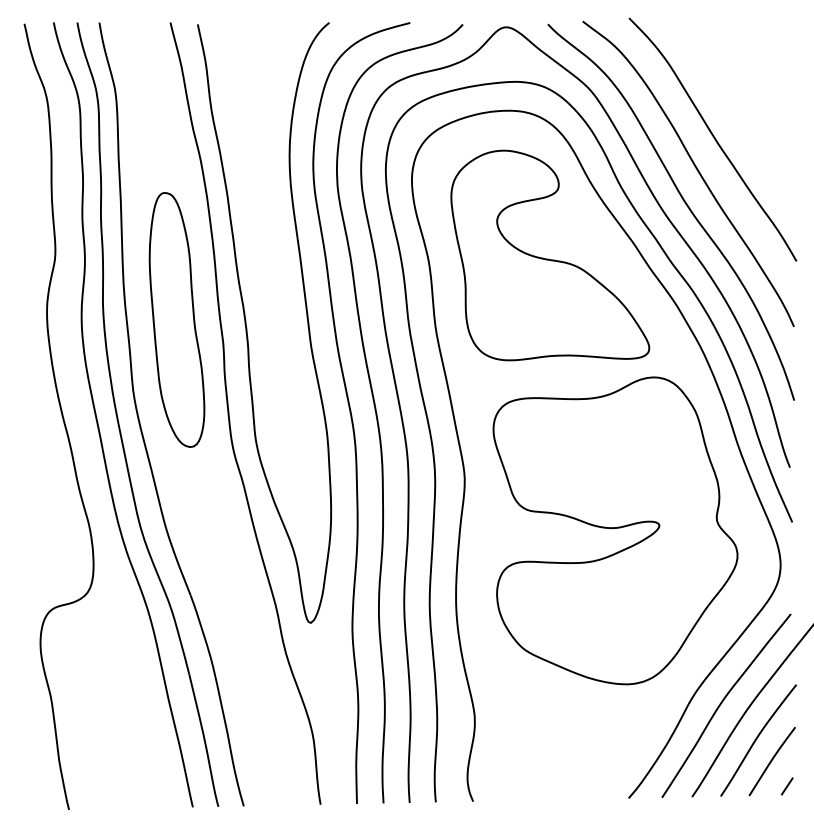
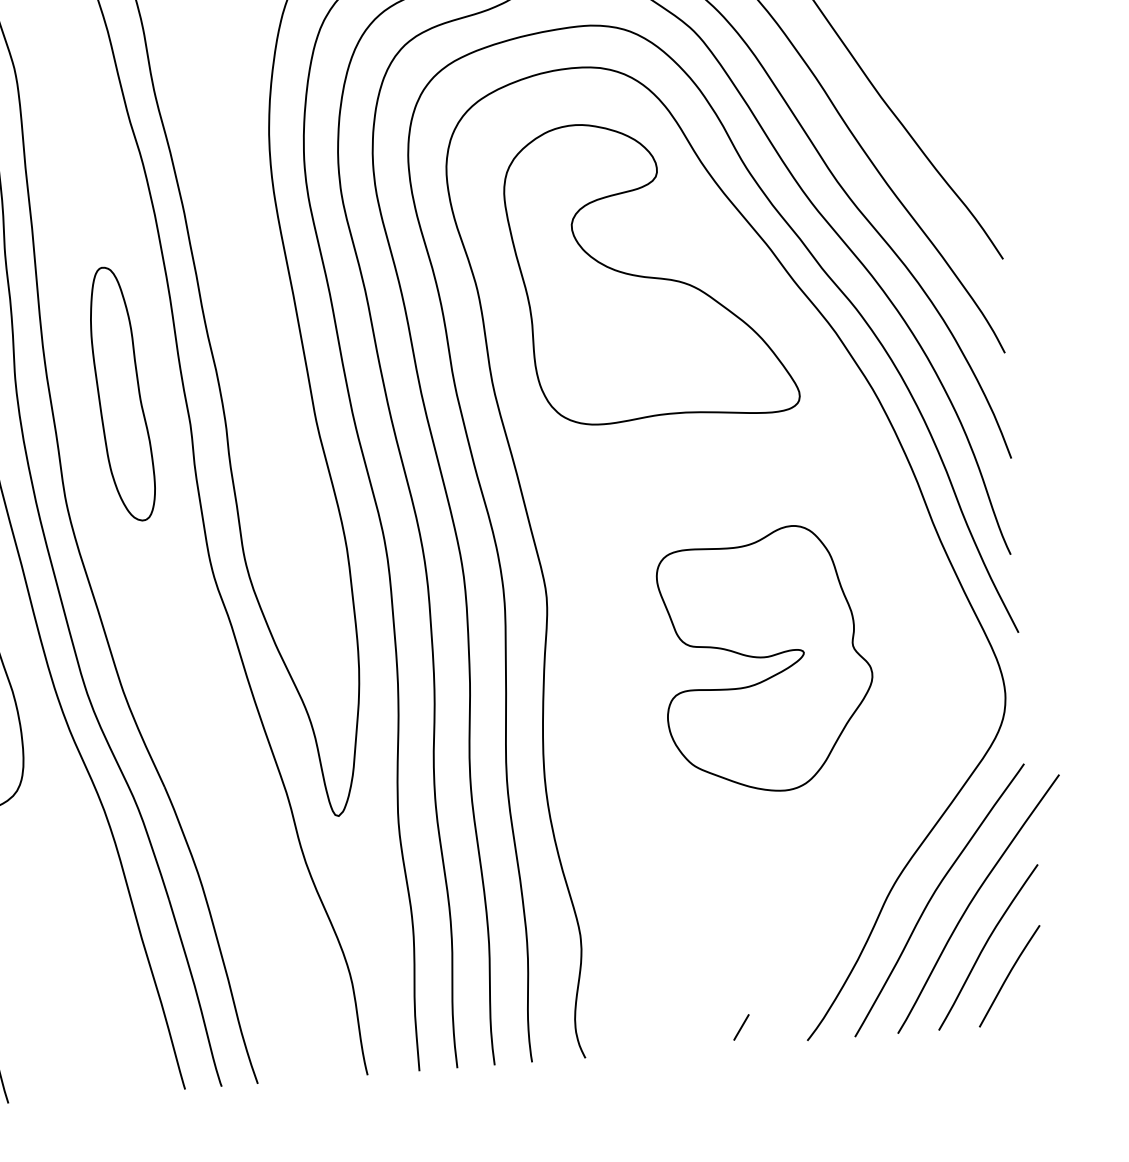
part: (176, 319) -> (121, 393), size x0.7
part: (615, 530) -> (766, 658), size x0.6
line: (786, 786) -> (740, 1027), moved

